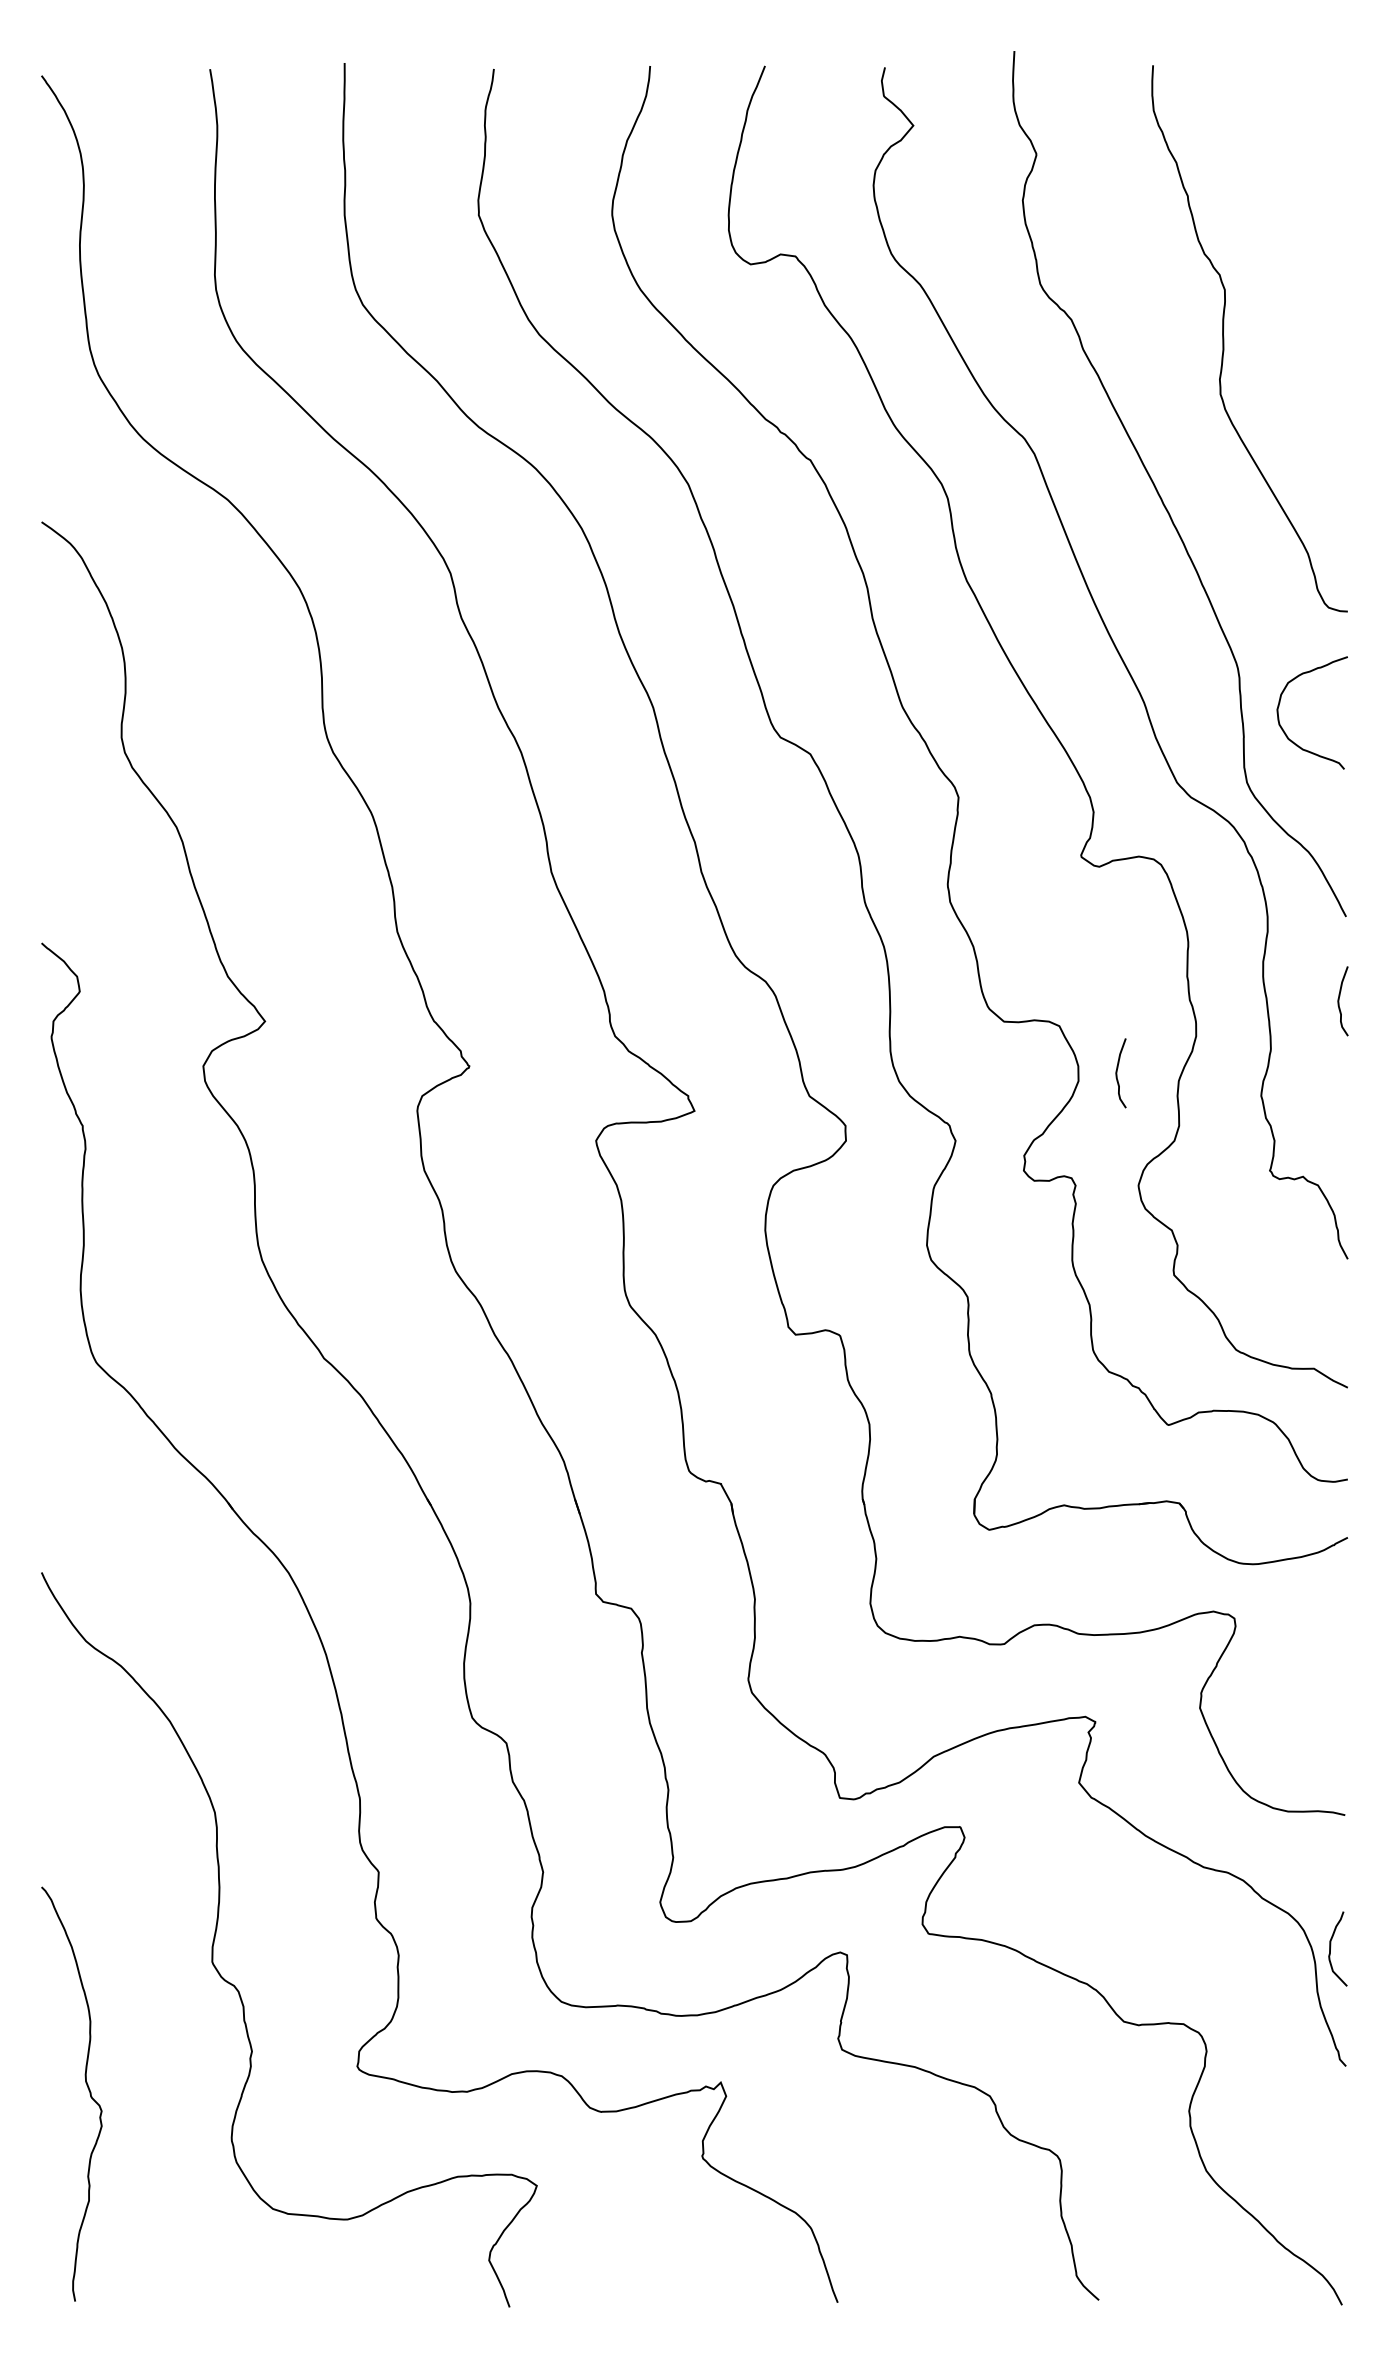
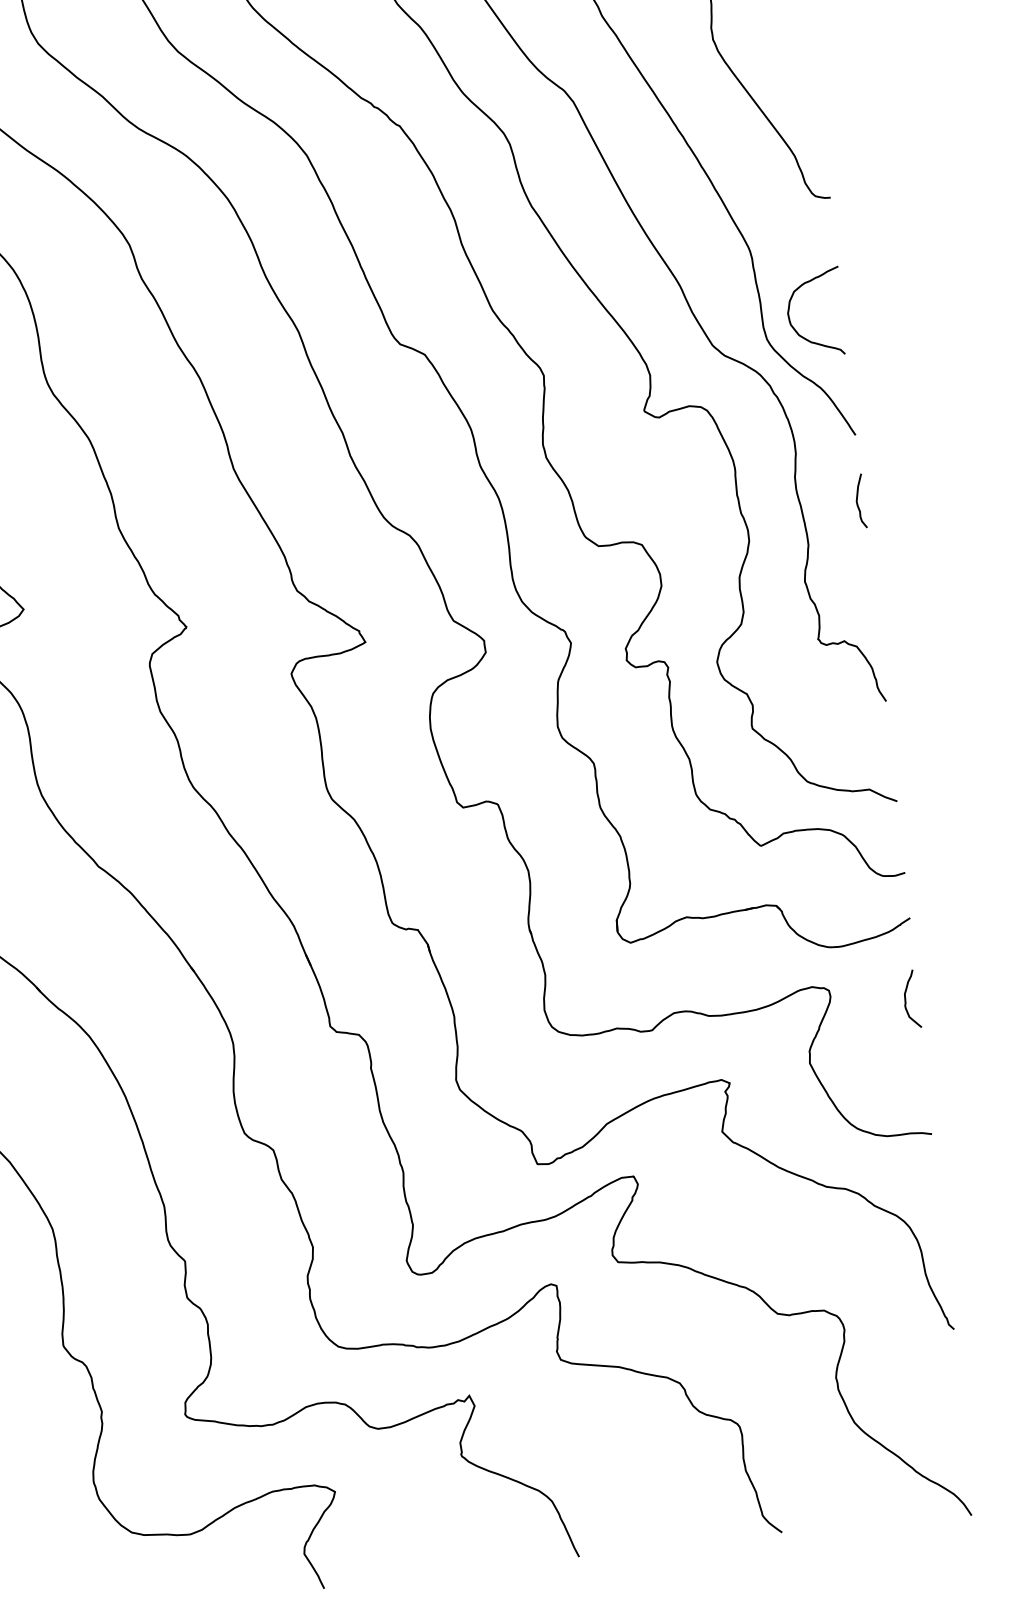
curve: (1280, 703) -> (789, 308), moved
curve: (1117, 1073) -> (691, 576), removed
curve: (1331, 1946) -> (906, 997), moved

